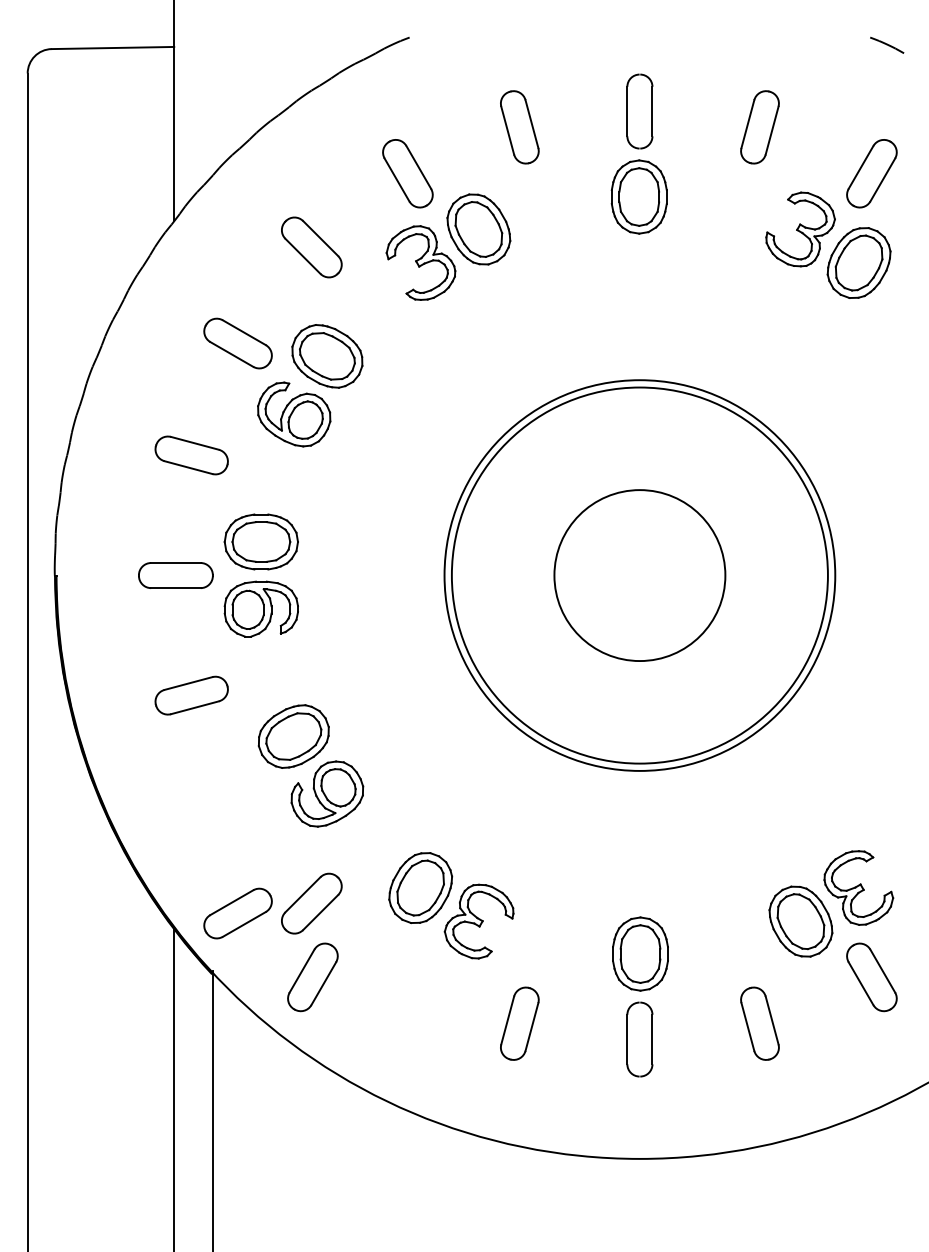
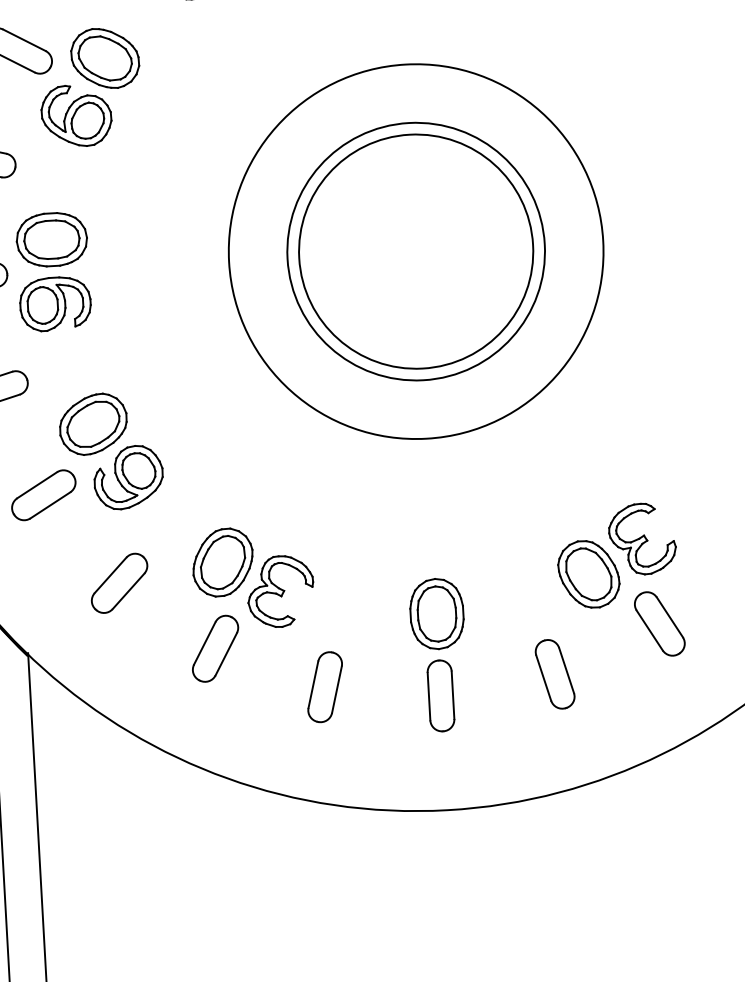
circle: (639, 575) -> (415, 251), size x0.71
circle: (639, 575) -> (415, 251), size x1.43
part: (237, 913) -> (43, 495), moved
part: (312, 977) -> (215, 648), moved

